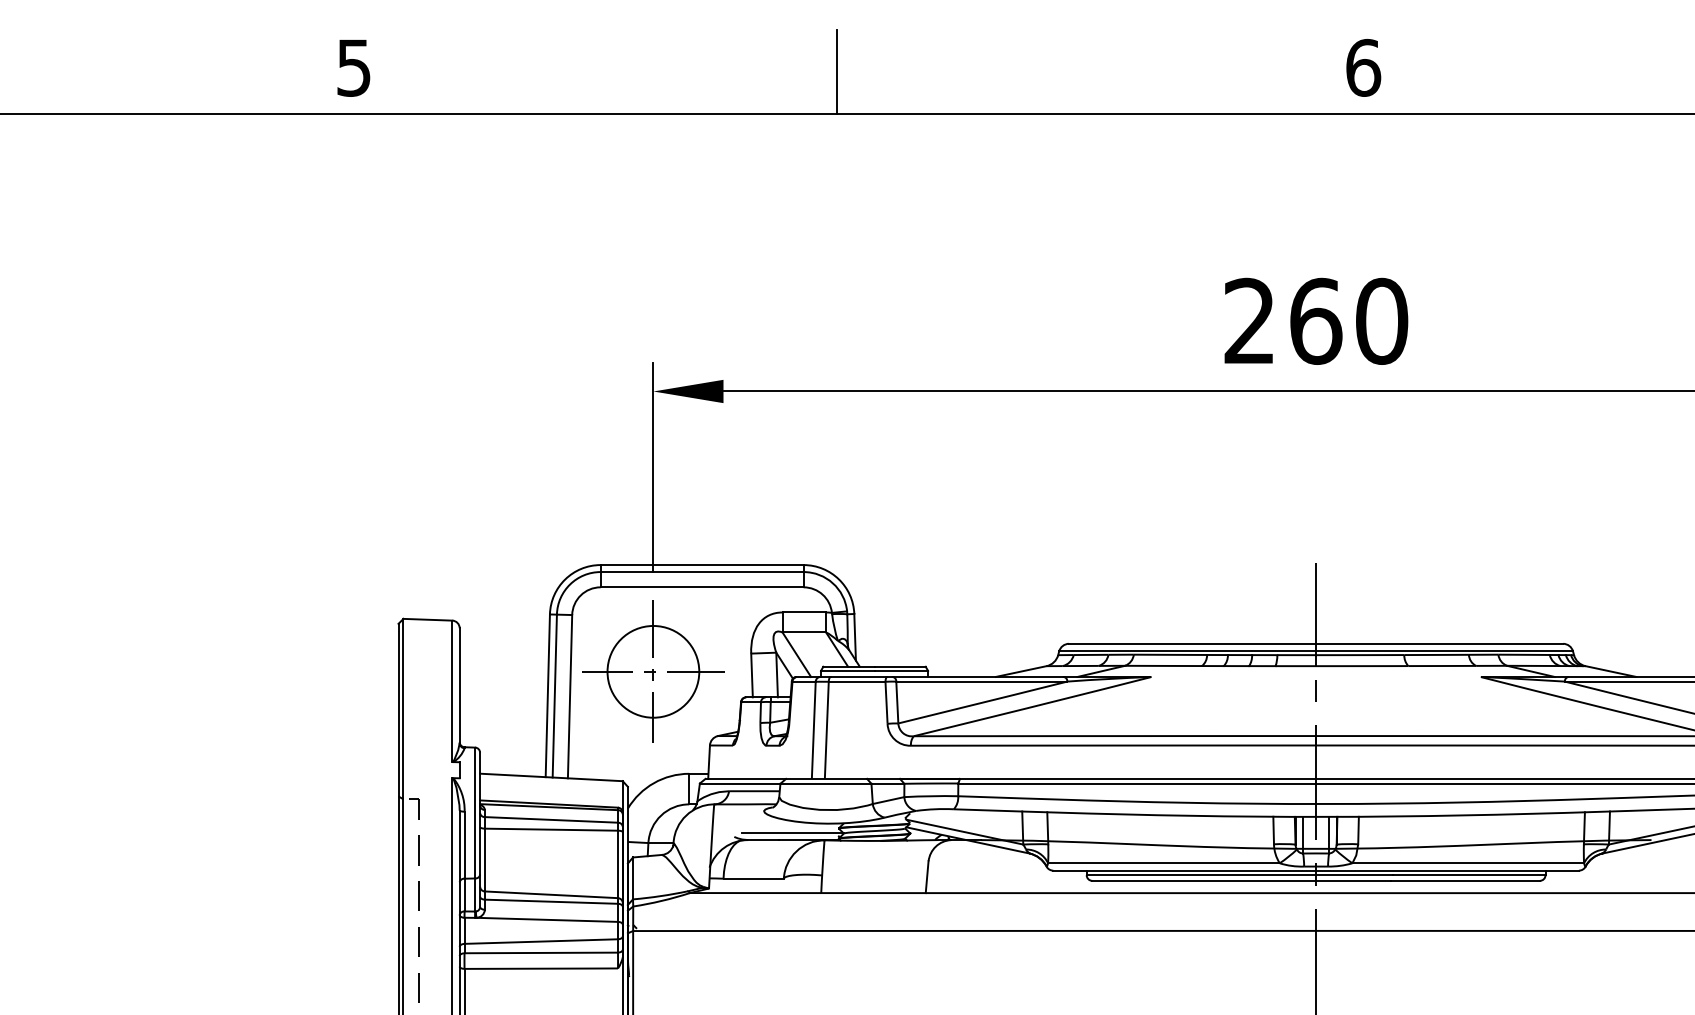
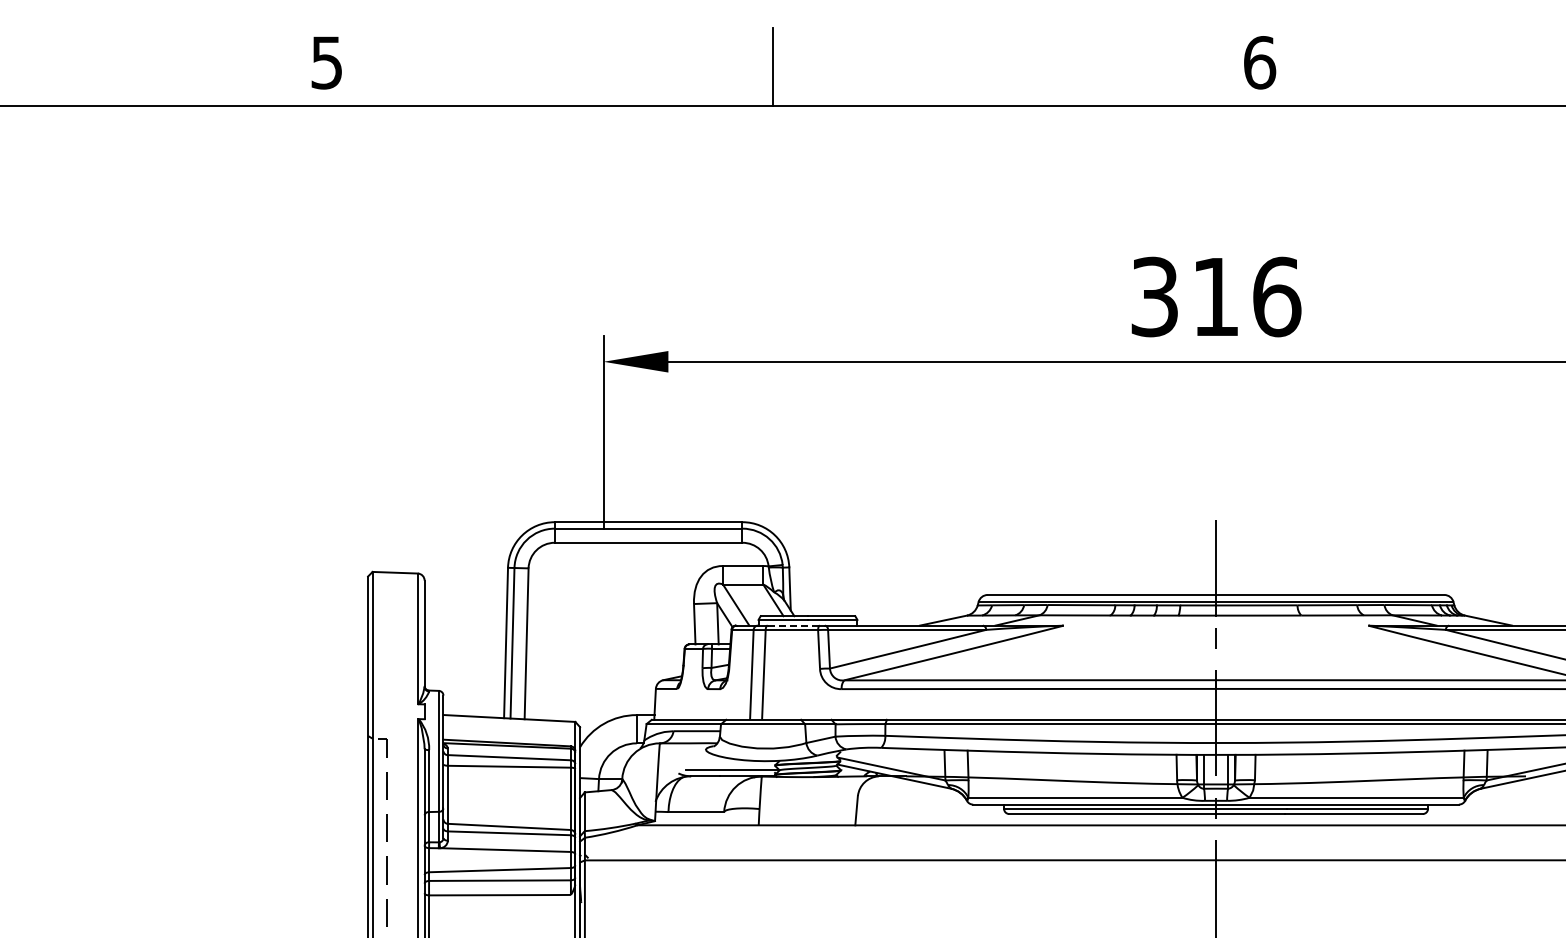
text: (1316, 320) -> (1216, 296), 260 -> 316
part: (653, 671) -> (603, 620), removed
line: (859, 676) -> (794, 625), solid -> dashed

